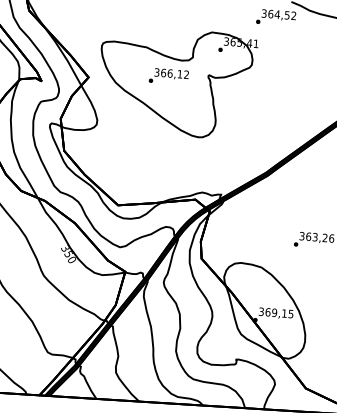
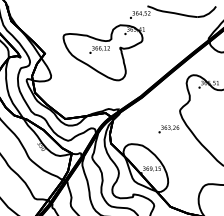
part: (175, 81) -> (103, 52), moved

